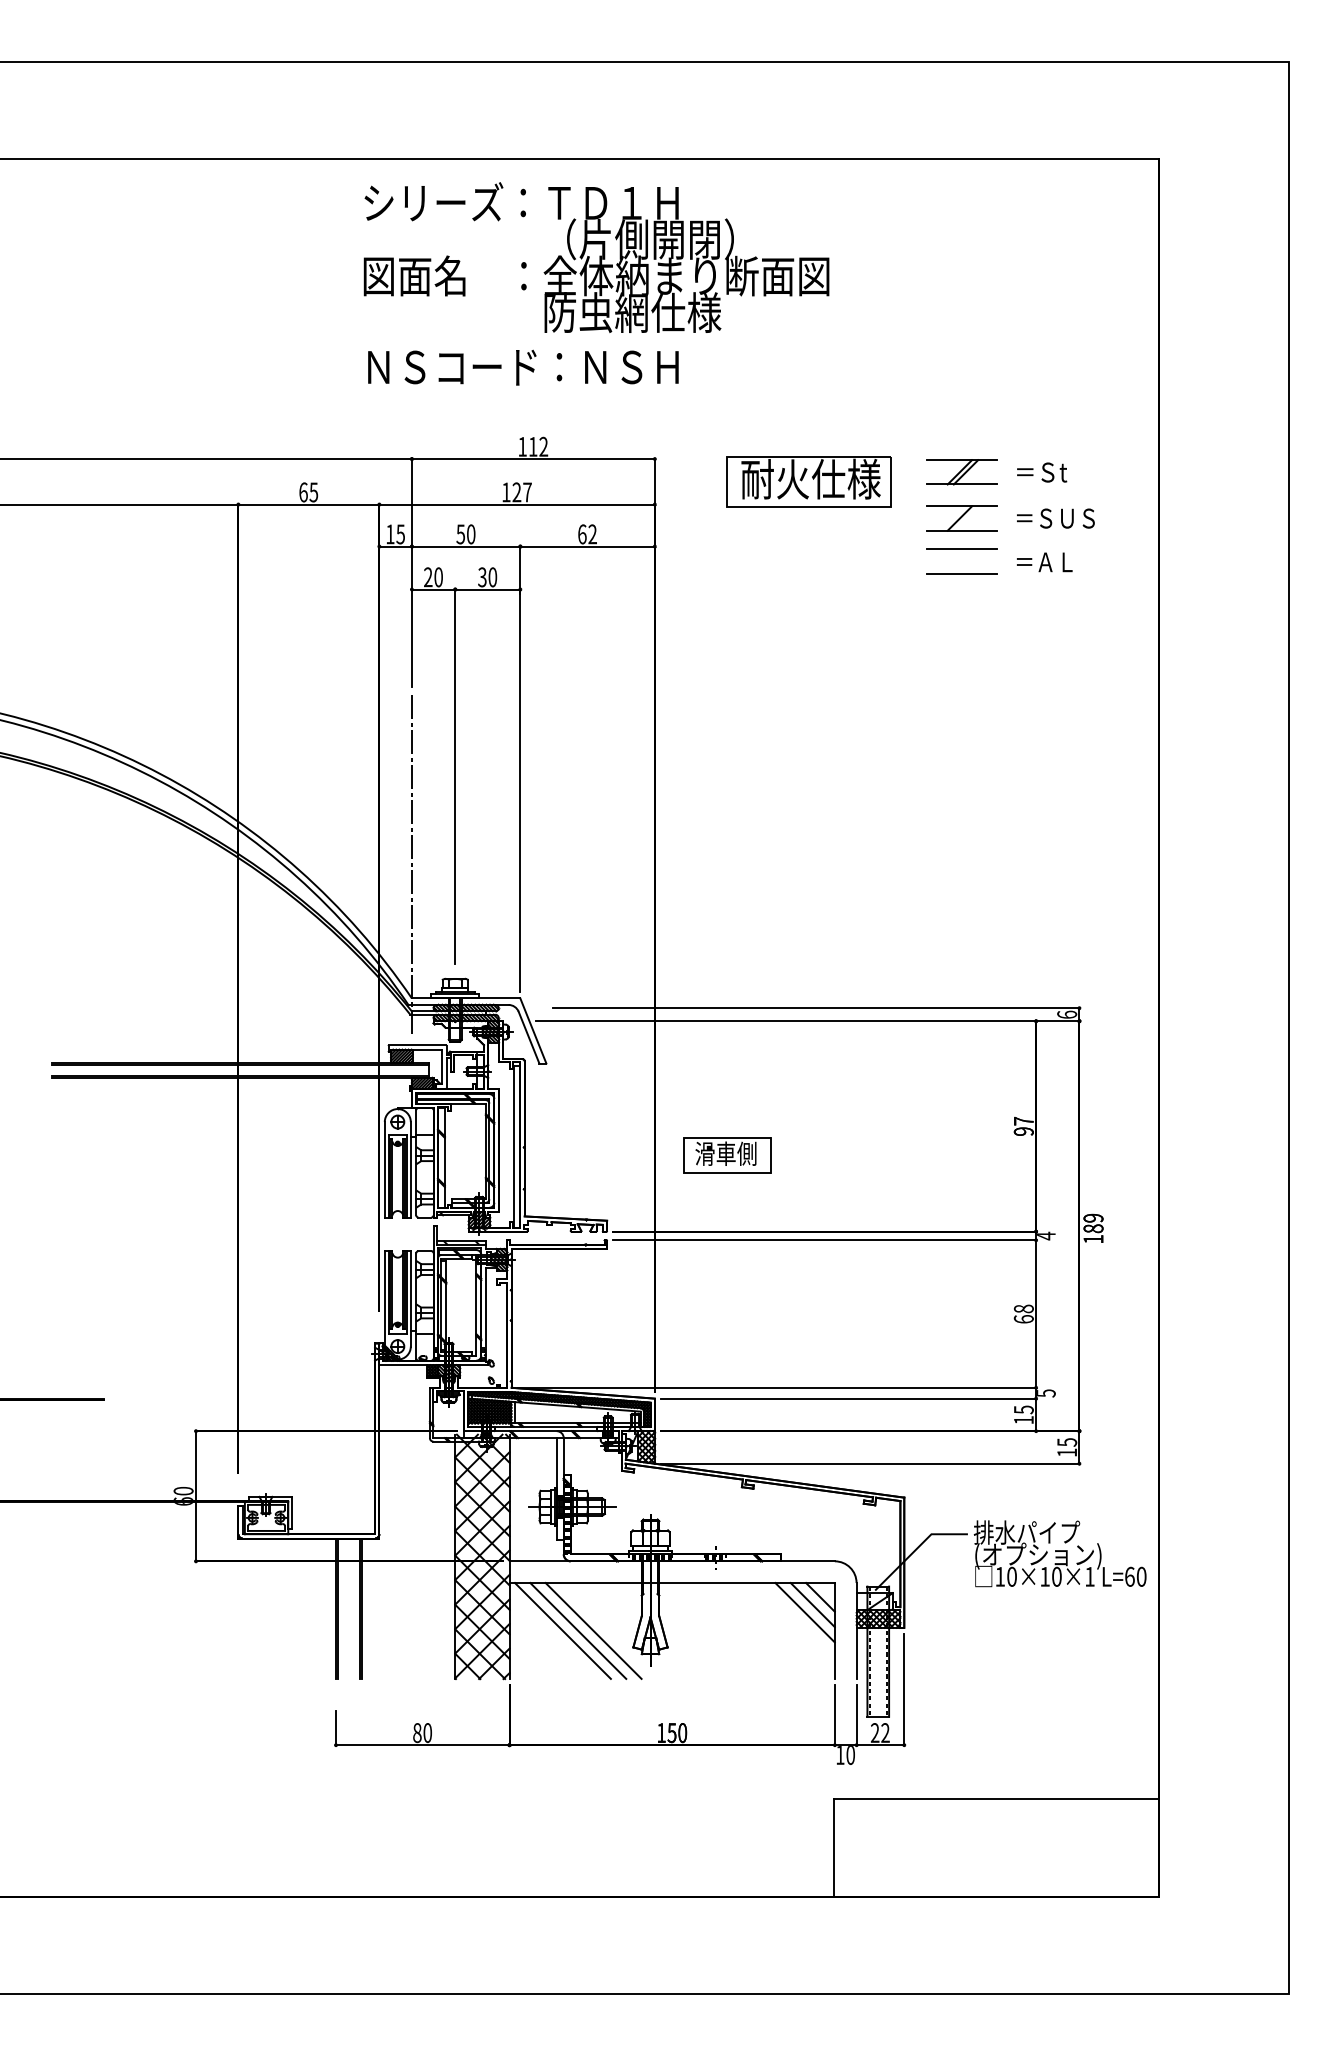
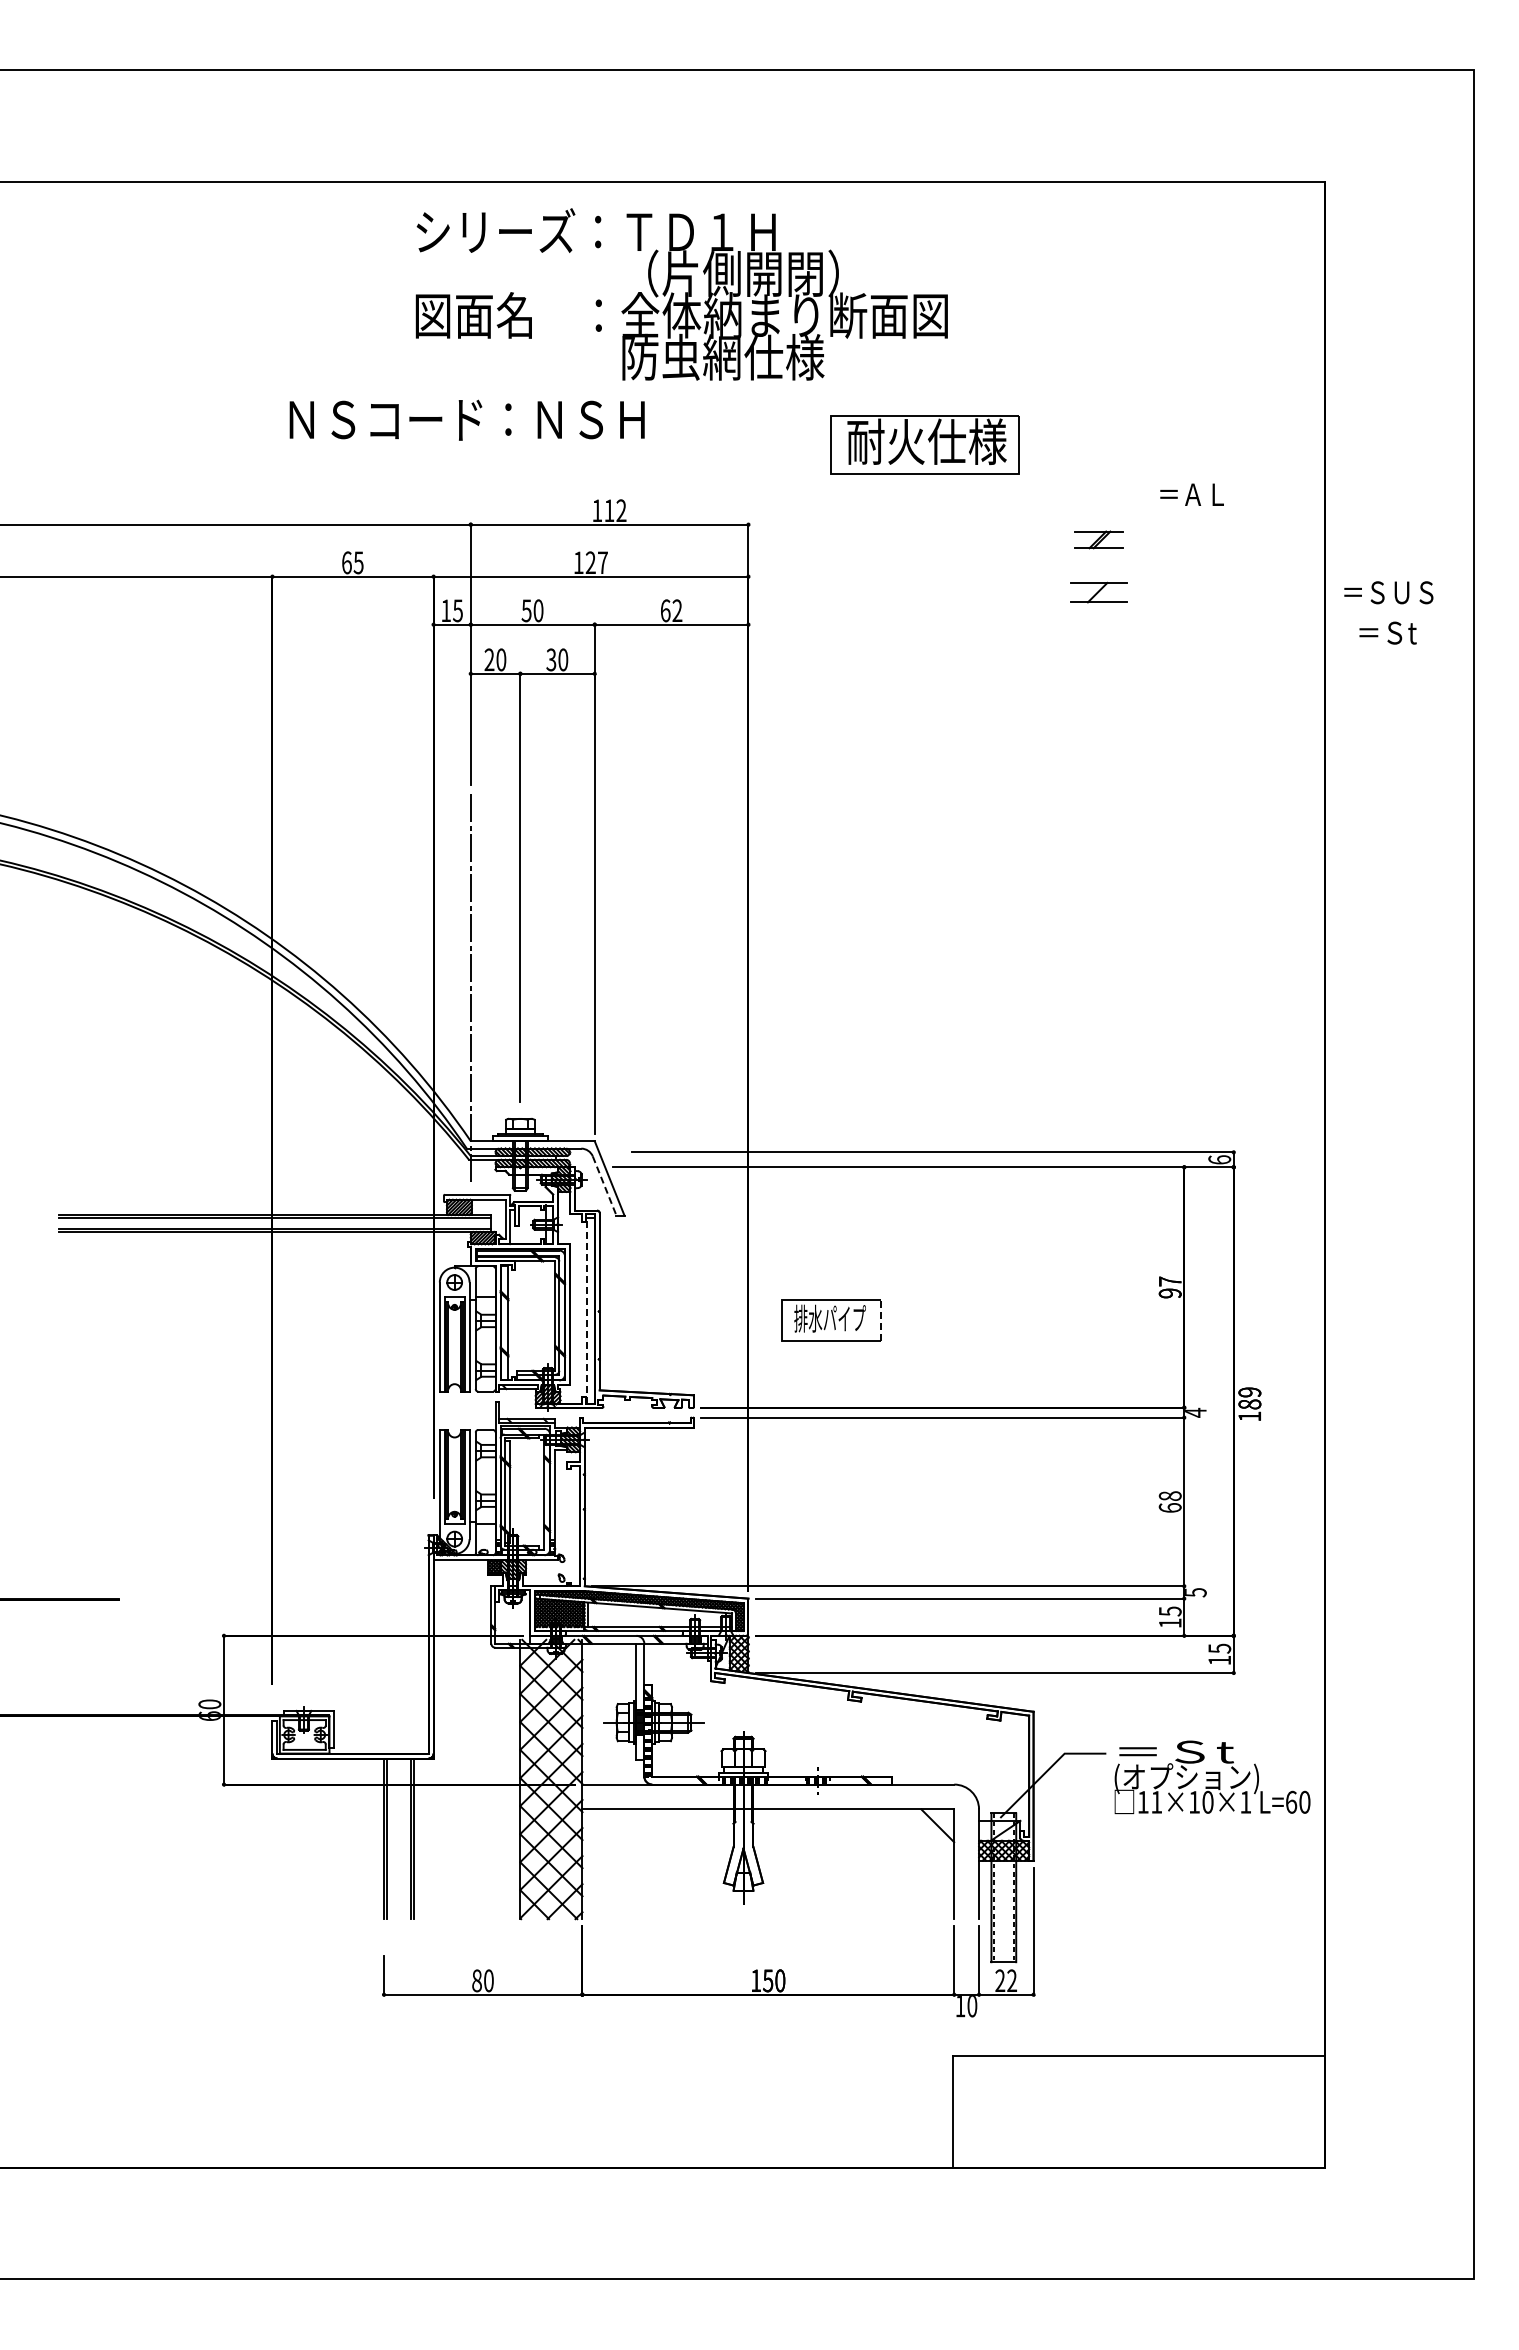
text: (522, 367) -> (466, 419), moved
part: (961, 472) -> (1098, 539), size x0.6
text: (1041, 472) -> (1387, 632), moved
part: (808, 481) -> (924, 444), moved
part: (961, 518) -> (1098, 592), size x0.7
text: (1055, 518) -> (1388, 592), moved
line: (961, 548) -> (1099, 627), removed
text: (1044, 562) -> (1191, 494), moved
line: (961, 573) -> (1099, 655), removed
line: (528, 1038) -> (604, 1186), solid -> dashed
line: (514, 1147) -> (587, 1311), solid -> dashed
text: (725, 1153) -> (829, 1318), 滑車側 -> 排水パイプ
line: (770, 1154) -> (880, 1319), solid -> dashed
text: (1026, 1532) -> (1173, 1751), 排水パイプ -> ＝Ｓt
text: (1011, 1576) -> (1156, 1801), 10×10×1 -> 11×10×1
line: (812, 1604) -> (928, 1834), removed
line: (805, 1612) -> (920, 1843), removed
line: (563, 1631) -> (643, 1864), removed
line: (577, 1631) -> (660, 1864), removed
line: (593, 1631) -> (678, 1864), removed

